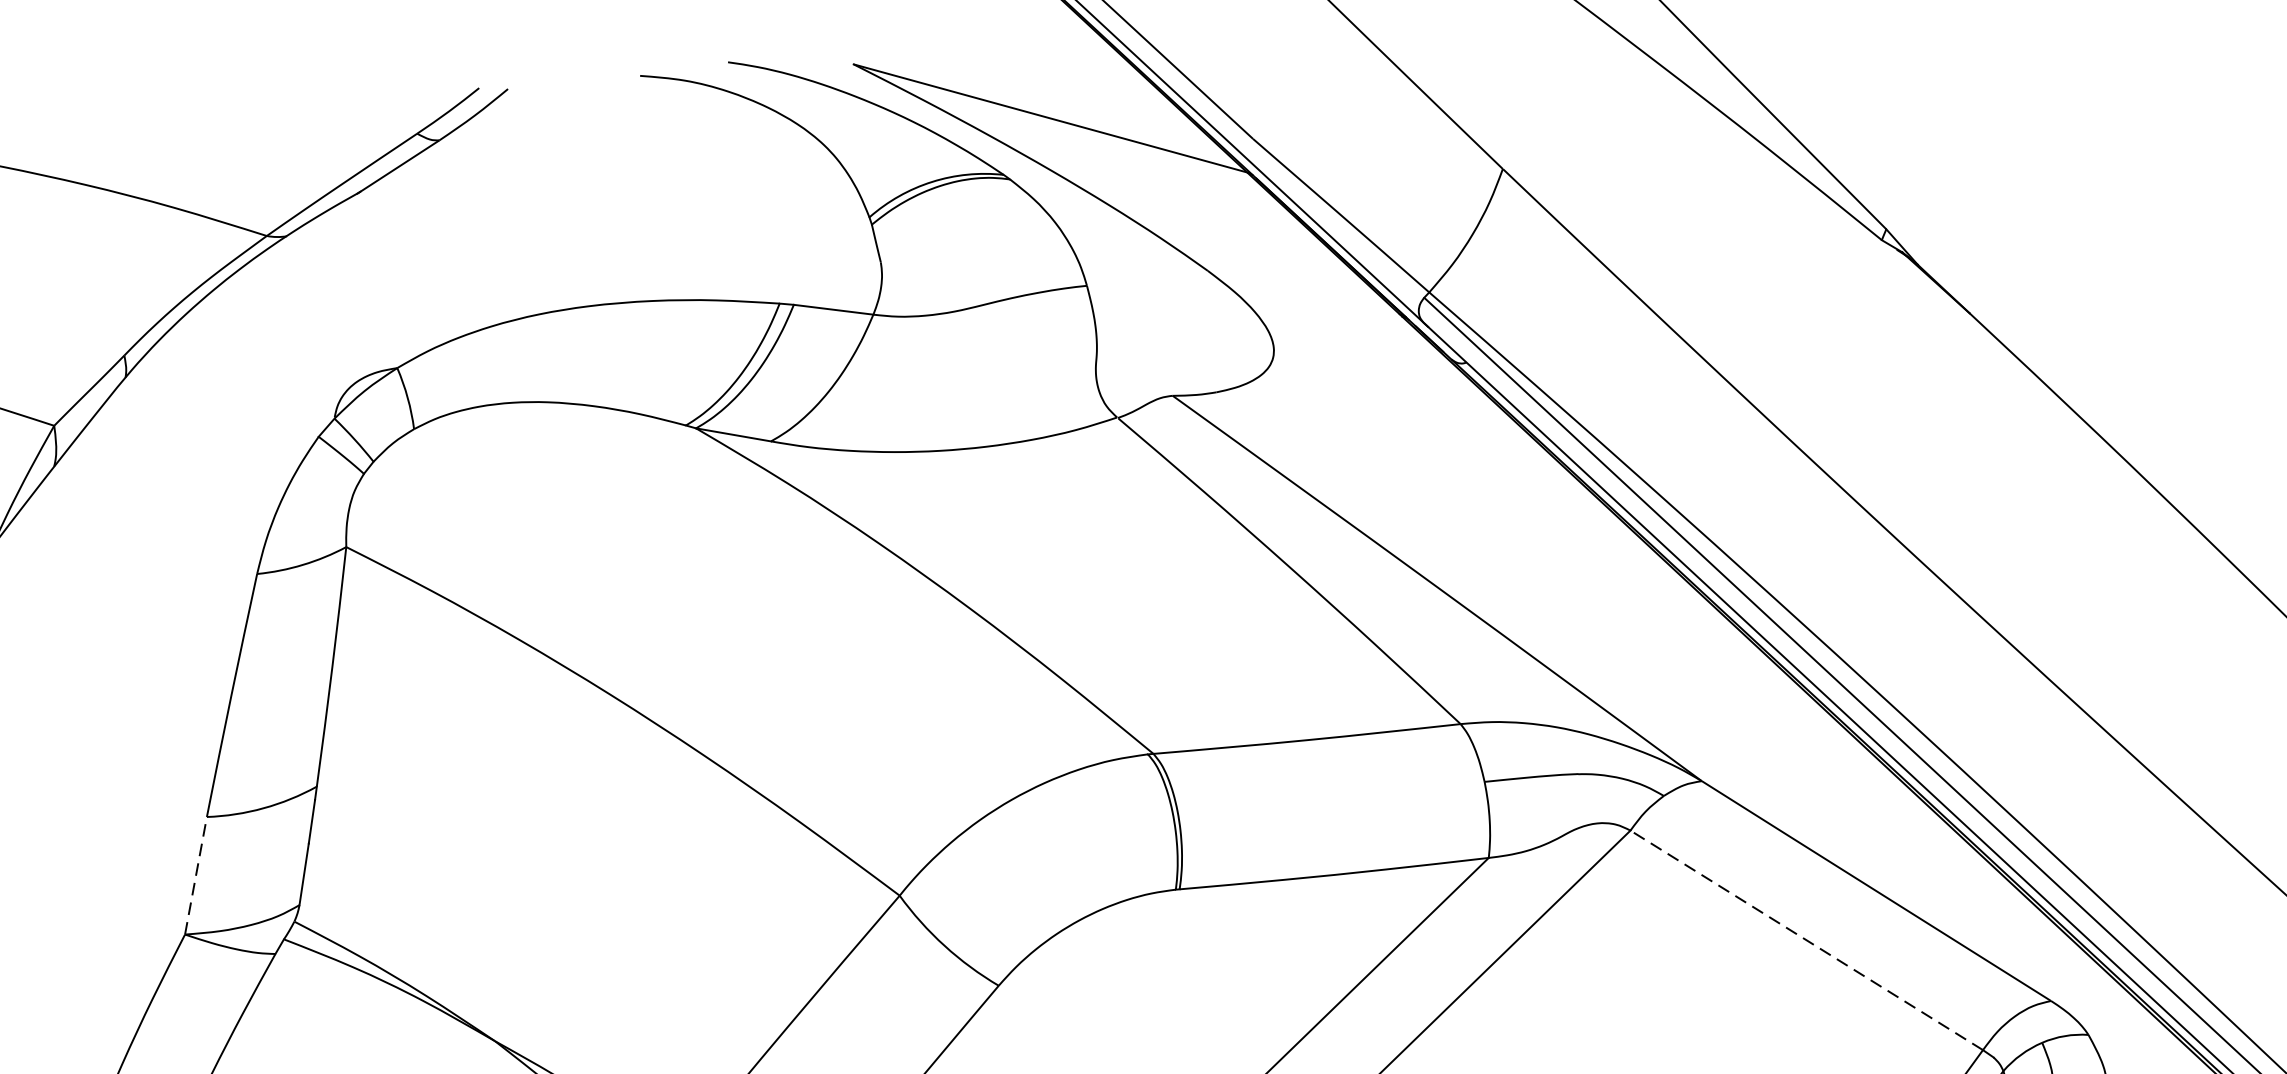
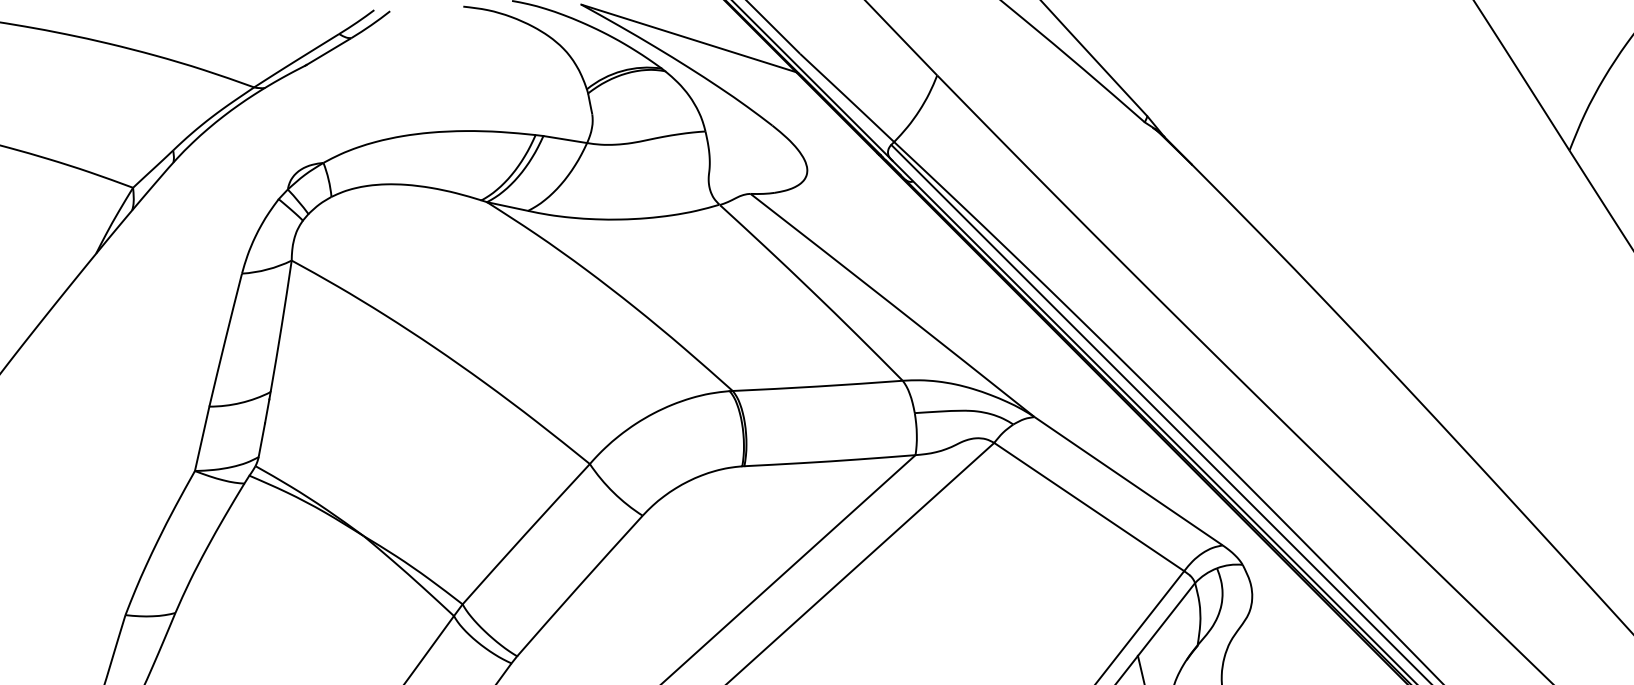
line: (196, 875) -> (202, 438), dashed -> solid
line: (1807, 941) -> (1089, 507), dashed -> solid

